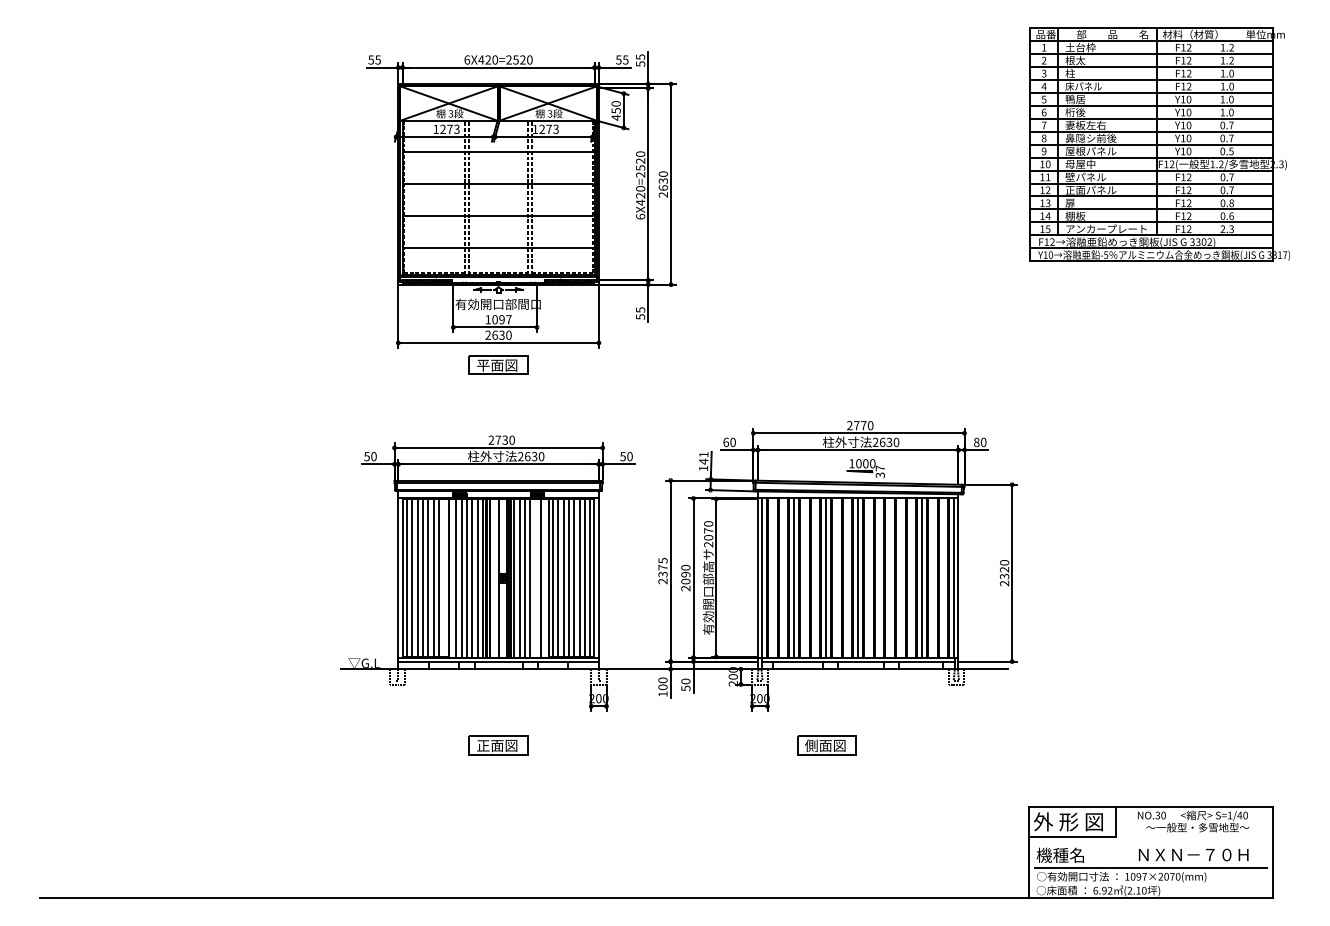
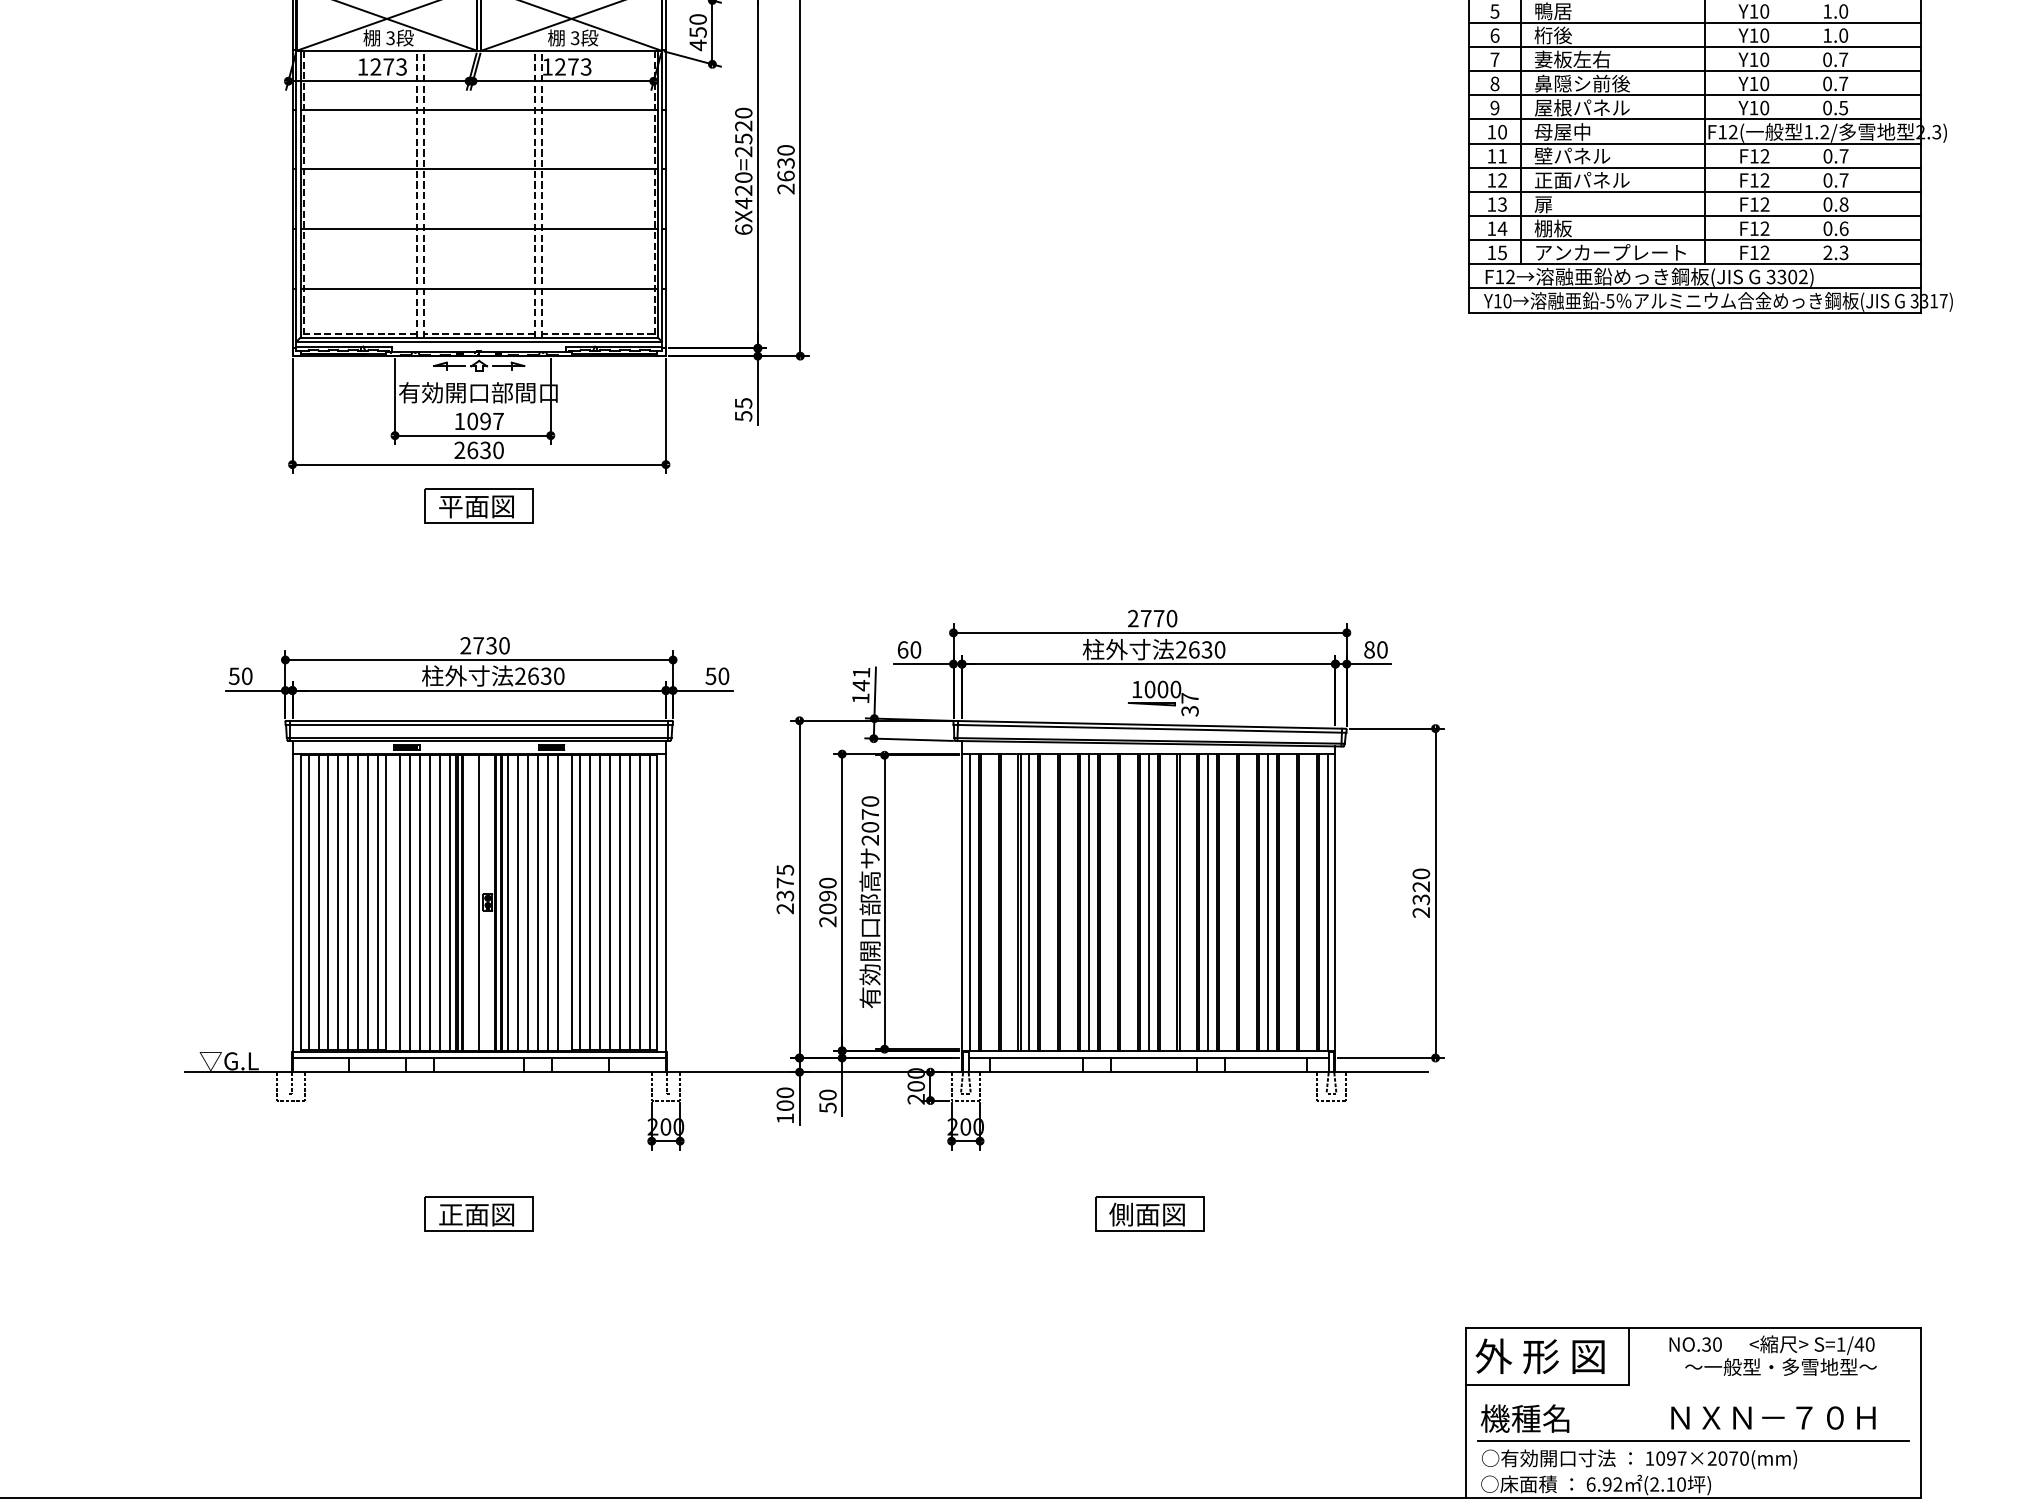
line: (890, 577) -> (1208, 901), added
line: (444, 578) -> (378, 903), added
line: (535, 578) -> (547, 903), added
part: (826, 745) -> (1149, 1214), moved

